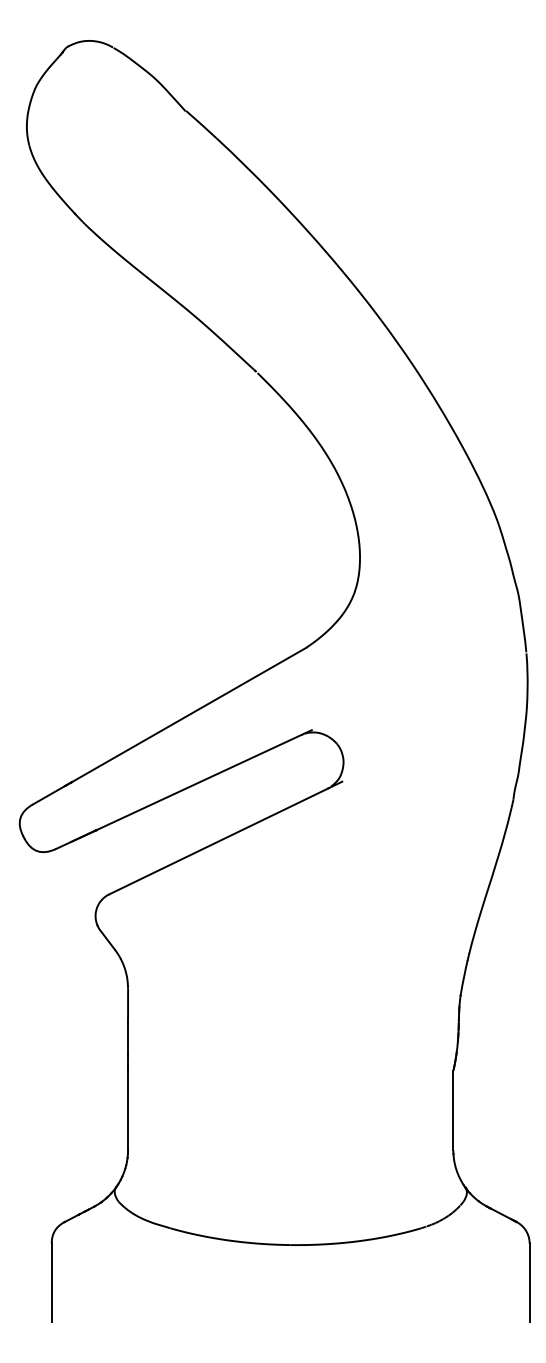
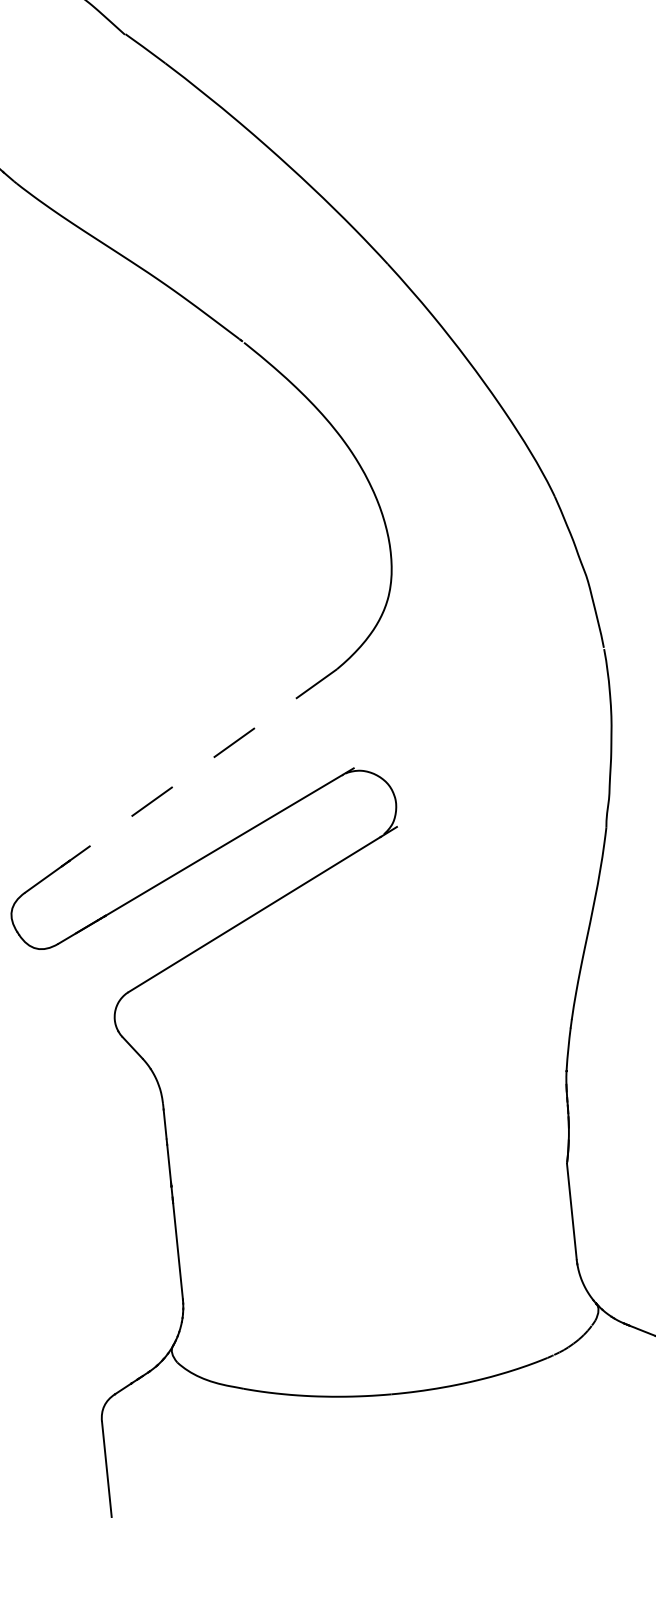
line: (188, 715) -> (202, 765), solid -> dashed

